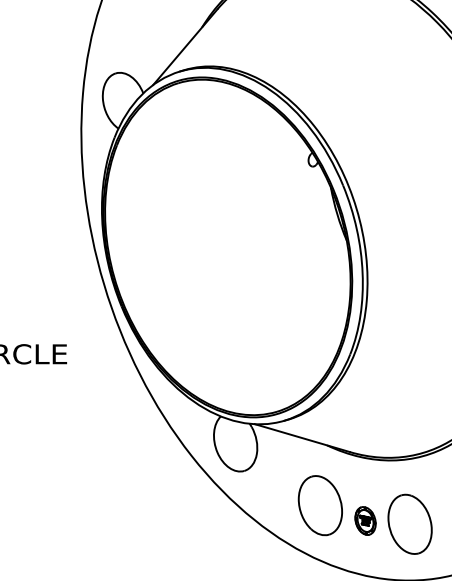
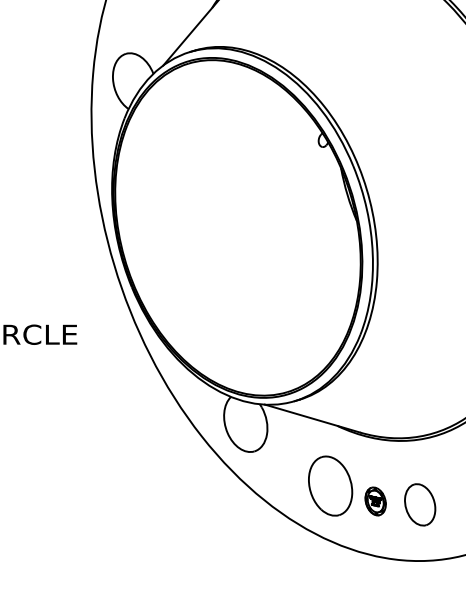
part: (409, 524) -> (419, 504), size x0.7

